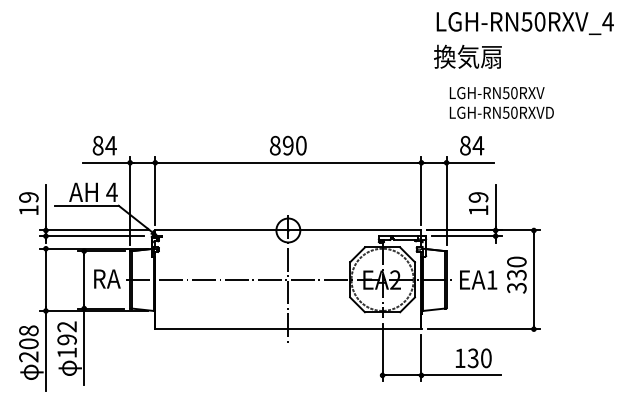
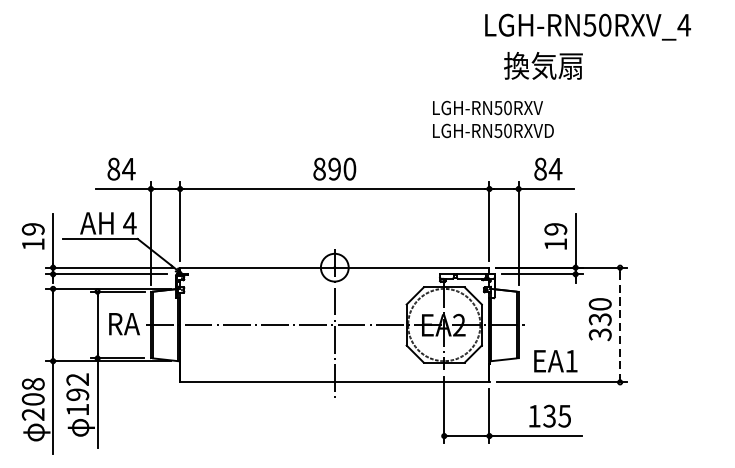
text: (524, 23) -> (587, 27), moved
text: (501, 102) -> (492, 118), moved
text: (478, 279) -> (555, 360), moved
line: (533, 279) -> (619, 324), solid -> dashed
text: (485, 357) -> (563, 415), 130 -> 135

